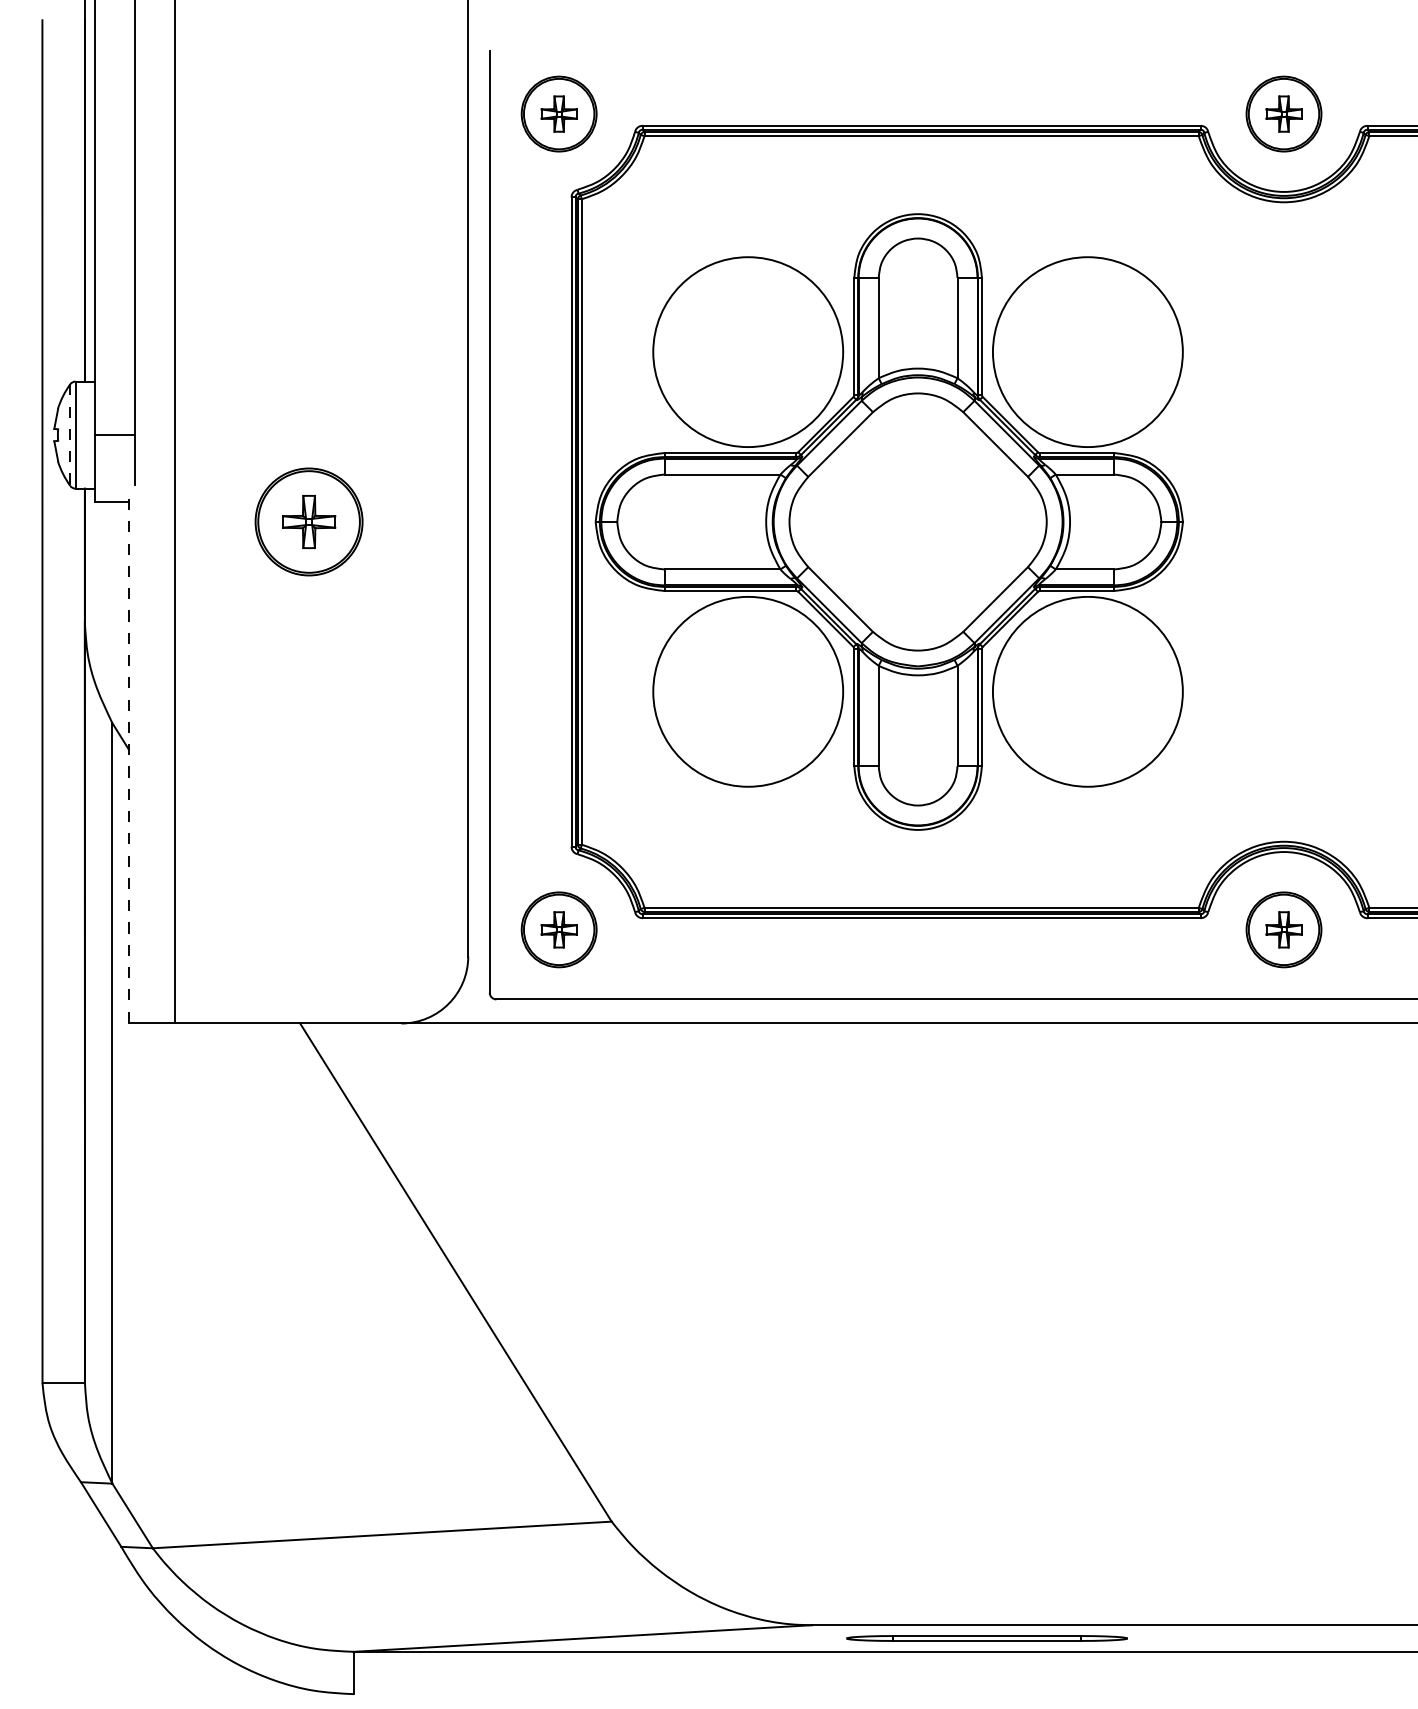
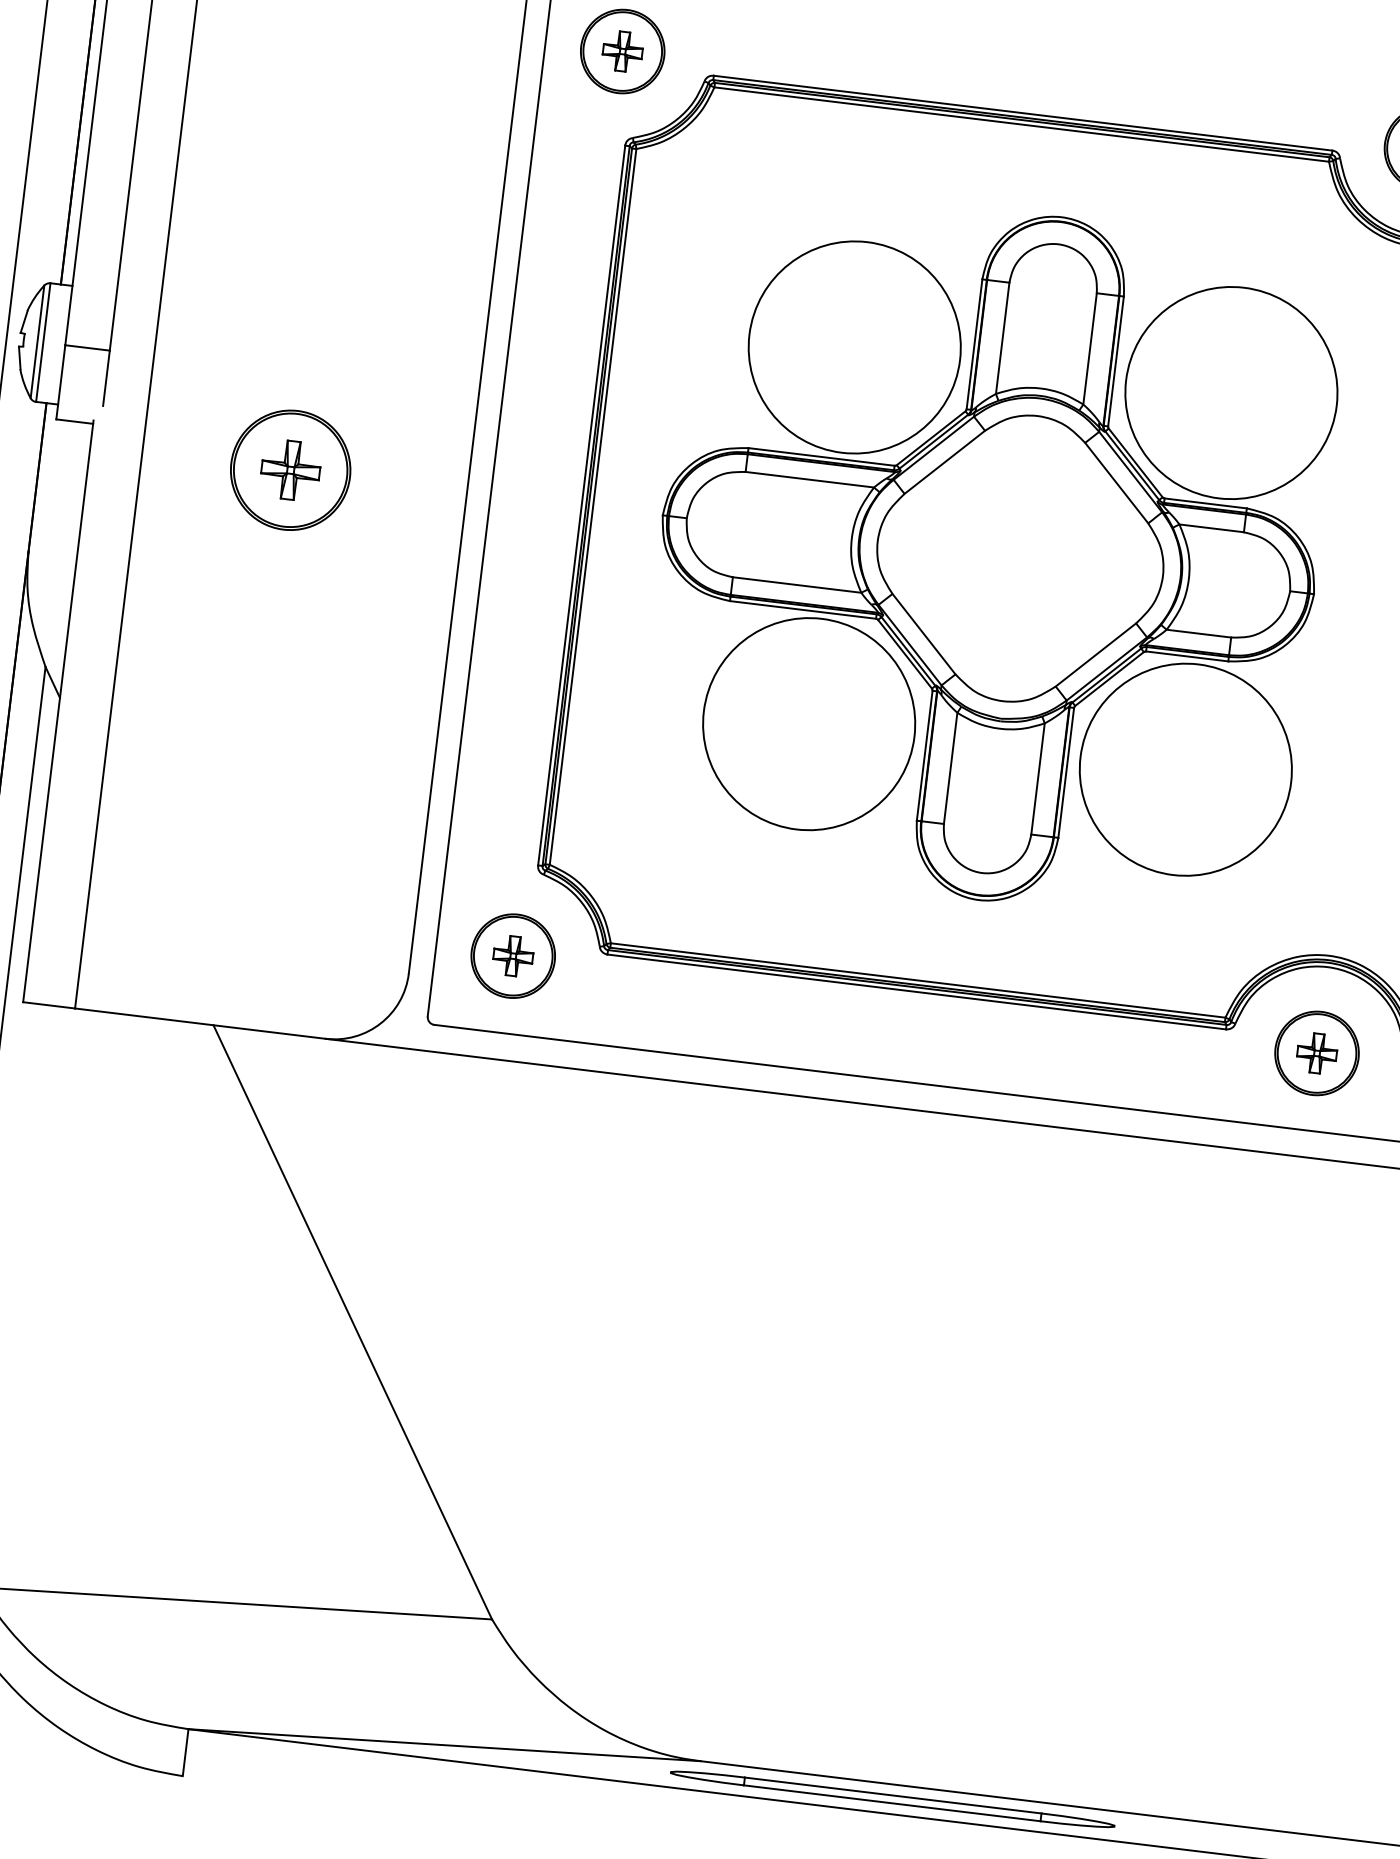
line: (70, 435) -> (37, 342), dashed -> solid
part: (888, 521) -> (987, 554), moved
line: (128, 761) -> (58, 711), dashed -> solid
part: (986, 1638) -> (892, 1799), size x1.43

